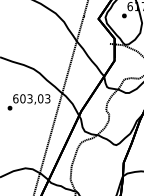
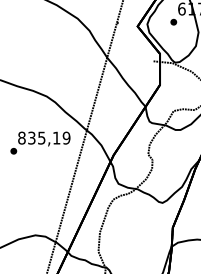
text: (31, 98) -> (43, 137), 603,03 -> 835,19

